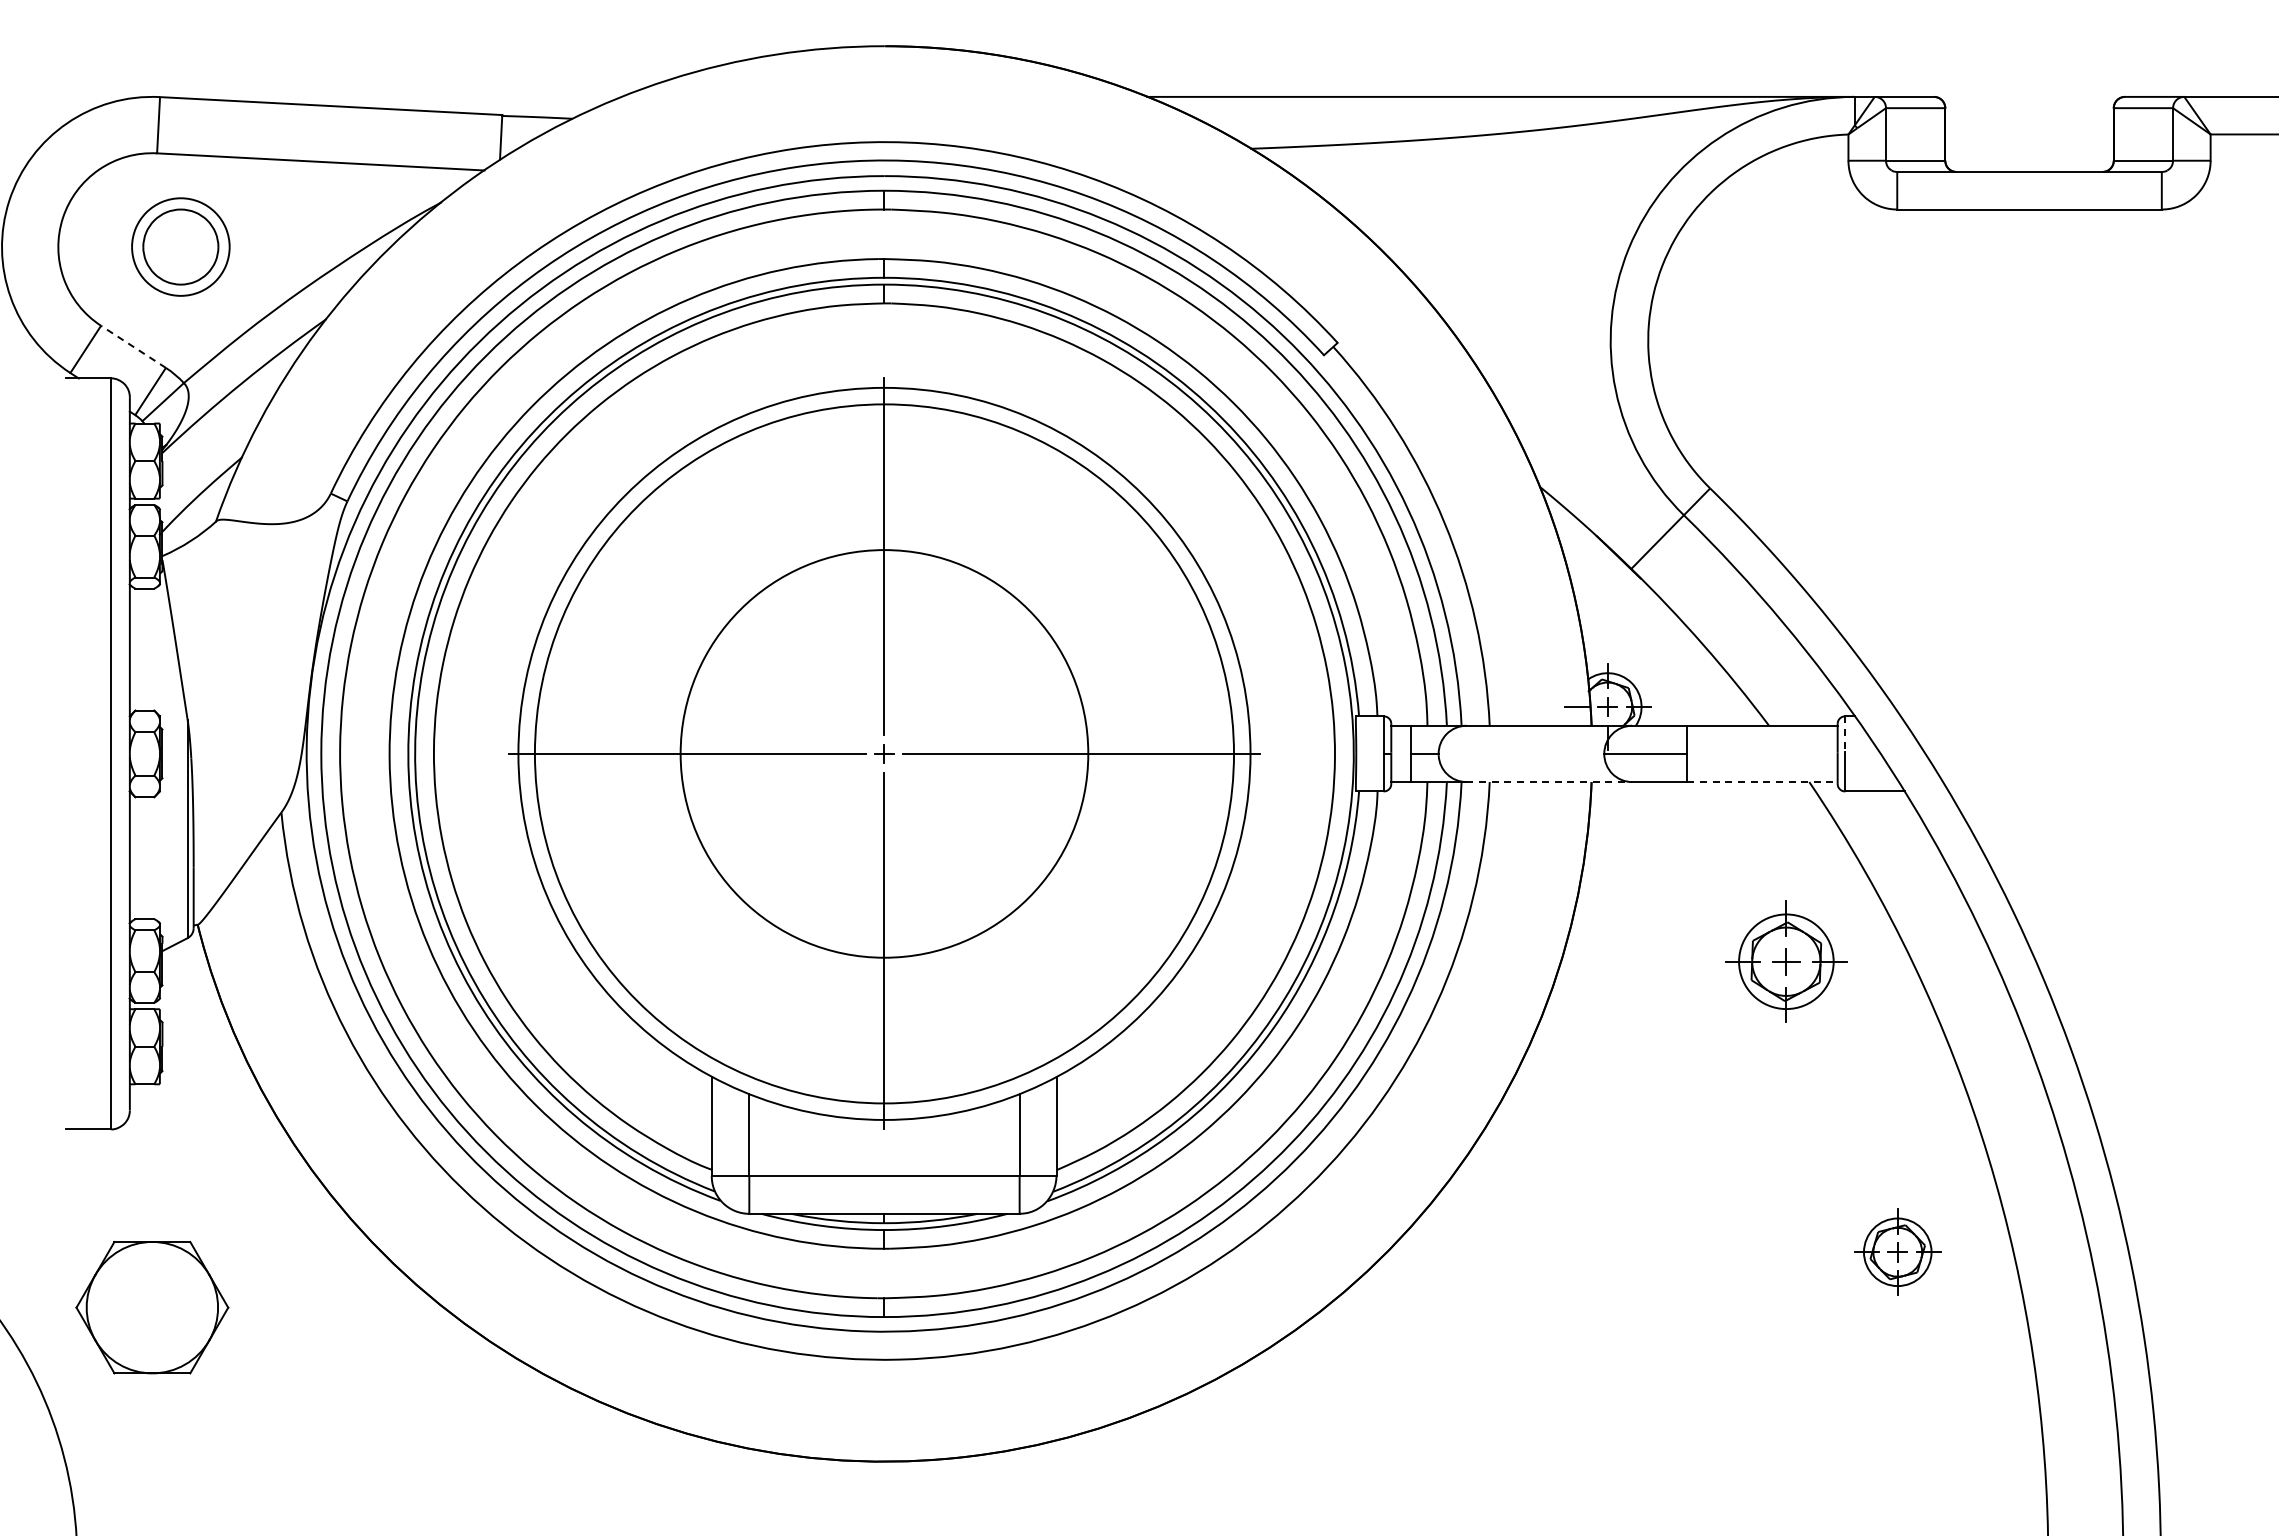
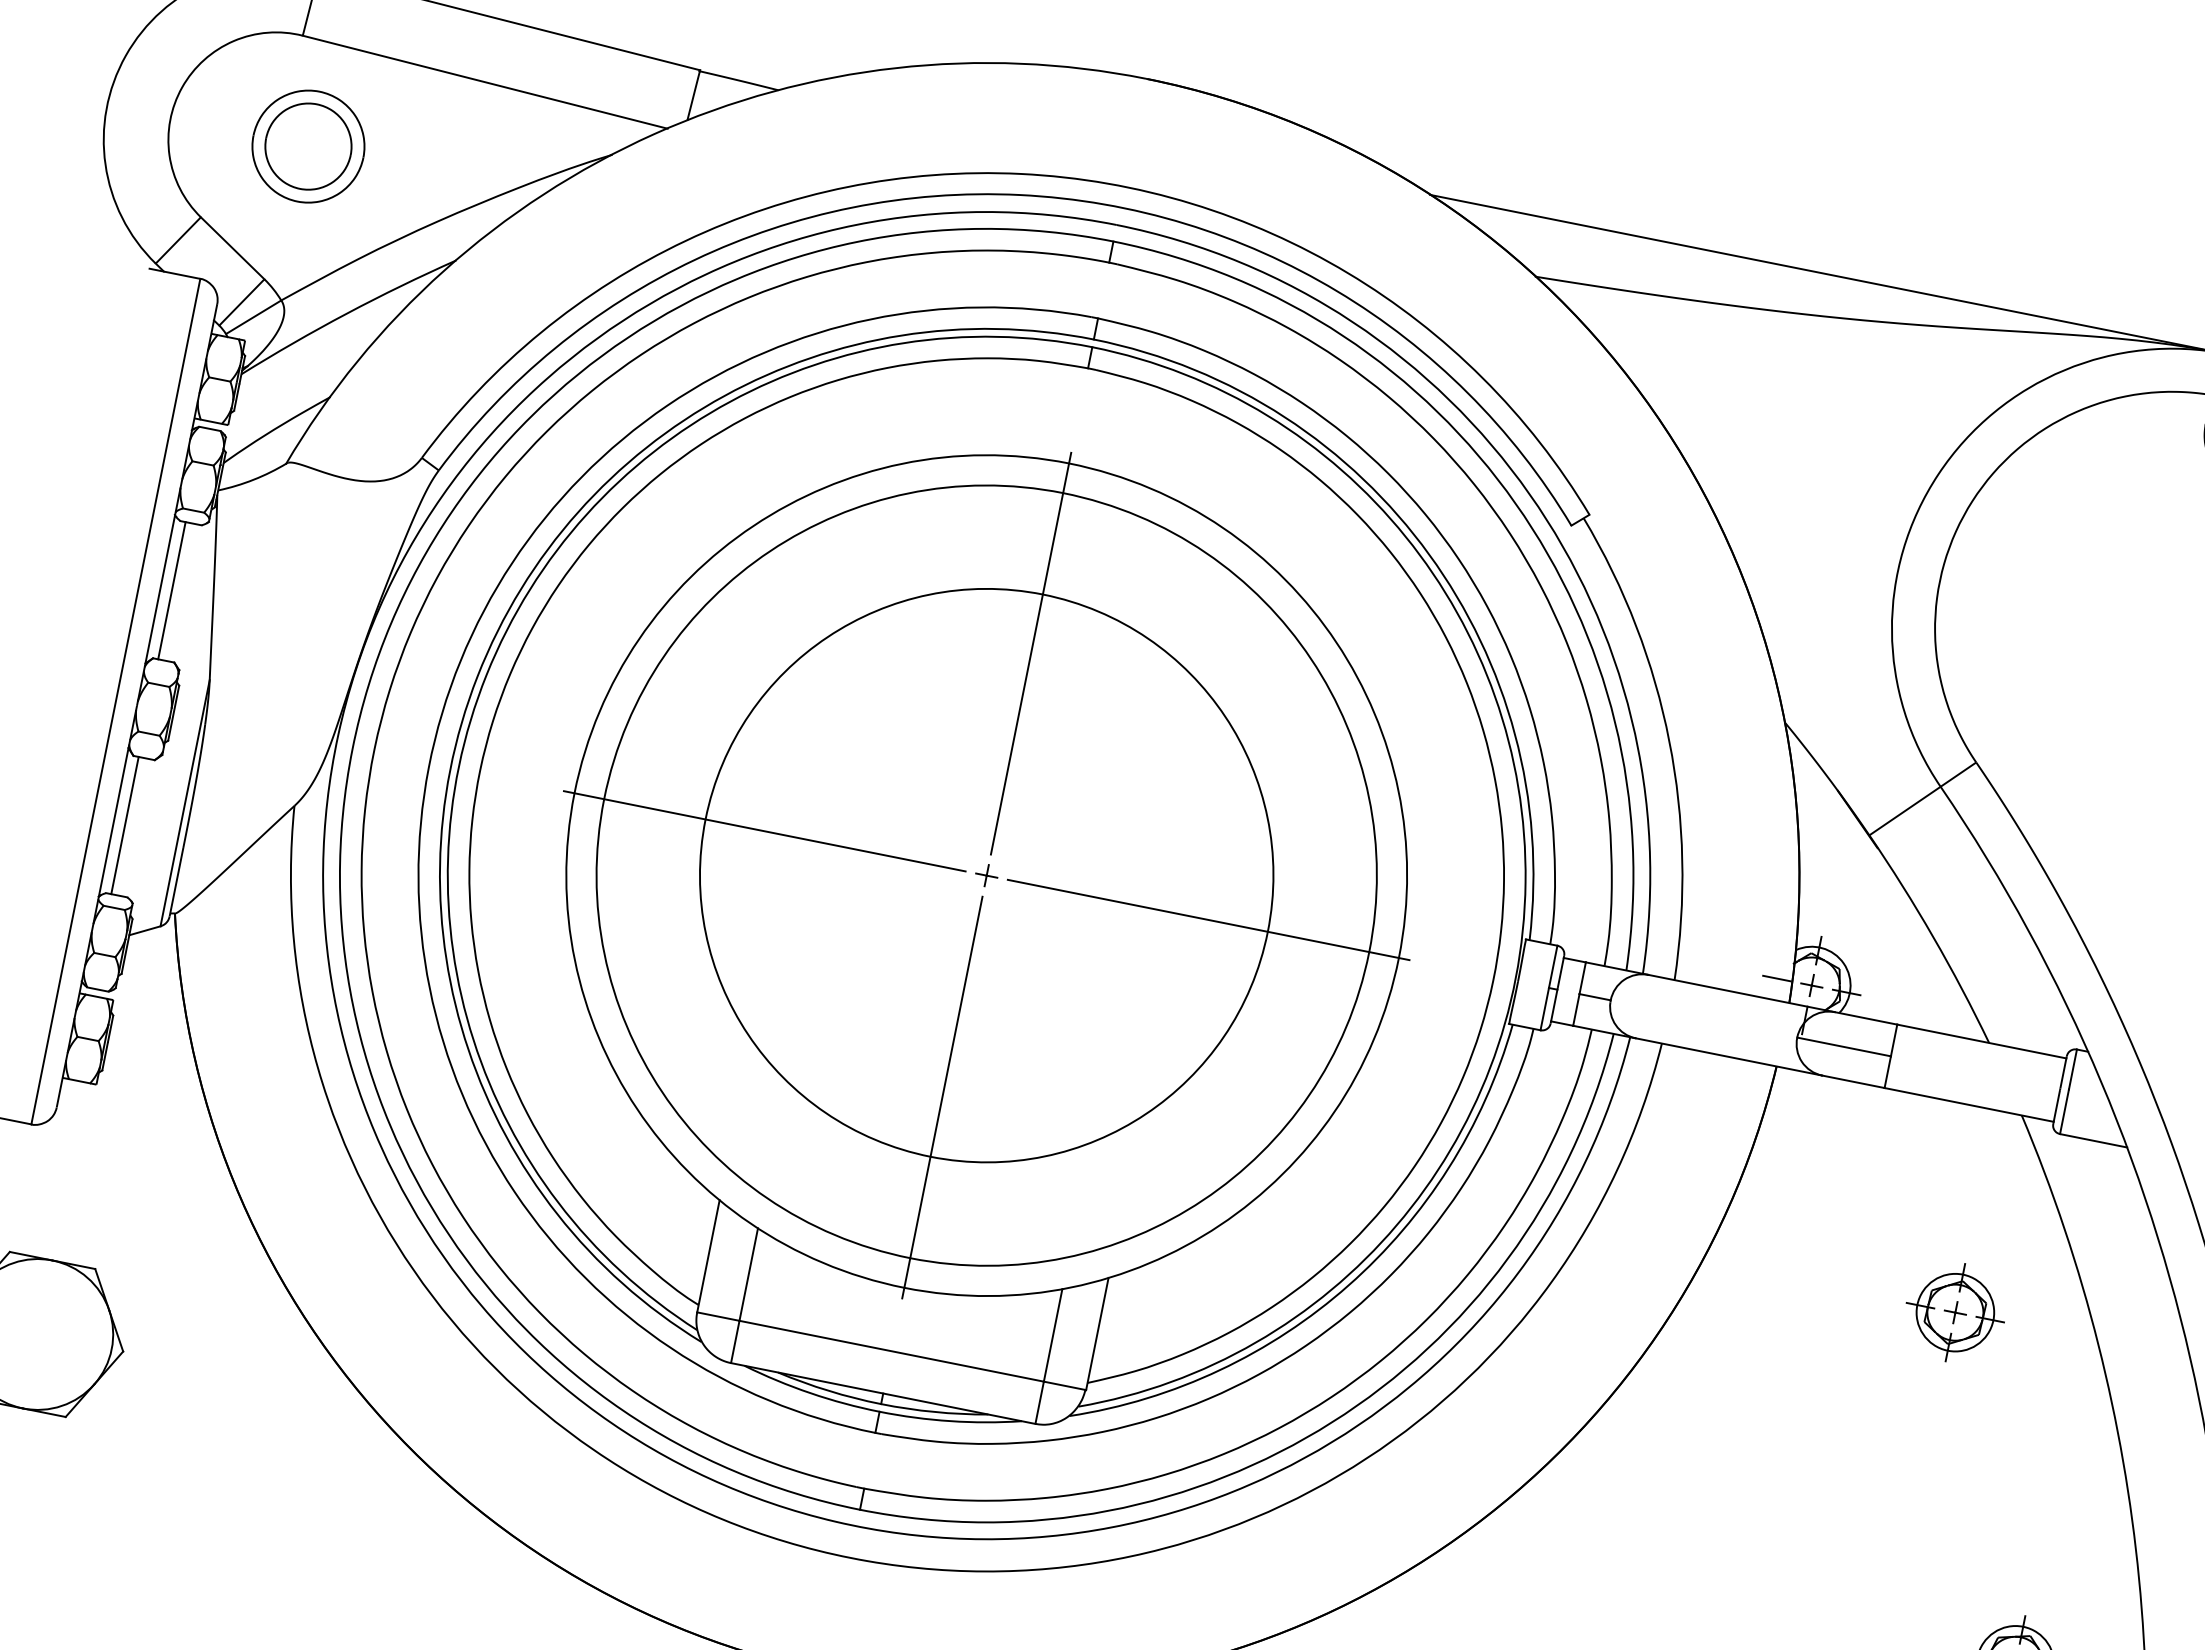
line: (133, 346) -> (232, 247), dashed -> solid
line: (140, 649) -> (172, 590), added
line: (1845, 734) -> (2073, 1070), dashed -> solid
circle: (884, 753) -> (986, 875), size x0.71
circle: (884, 753) -> (986, 875), size x1.67
line: (1549, 782) -> (1729, 1057), dashed -> solid
line: (1763, 782) -> (1970, 1105), dashed -> solid
line: (140, 858) -> (125, 826), added
part: (1785, 961) -> (1954, 1312), size x0.71

